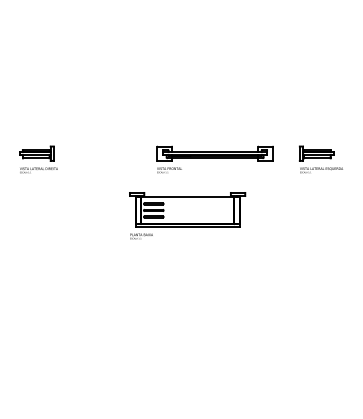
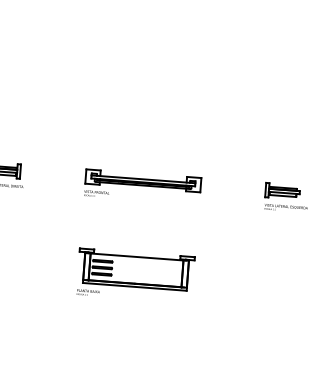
part: (214, 159) -> (142, 186), moved
part: (187, 215) -> (135, 275), moved

